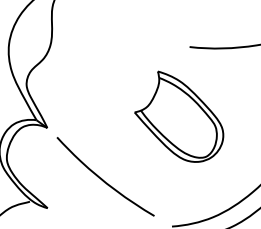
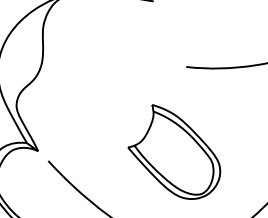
part: (179, 116) -> (174, 151), moved

